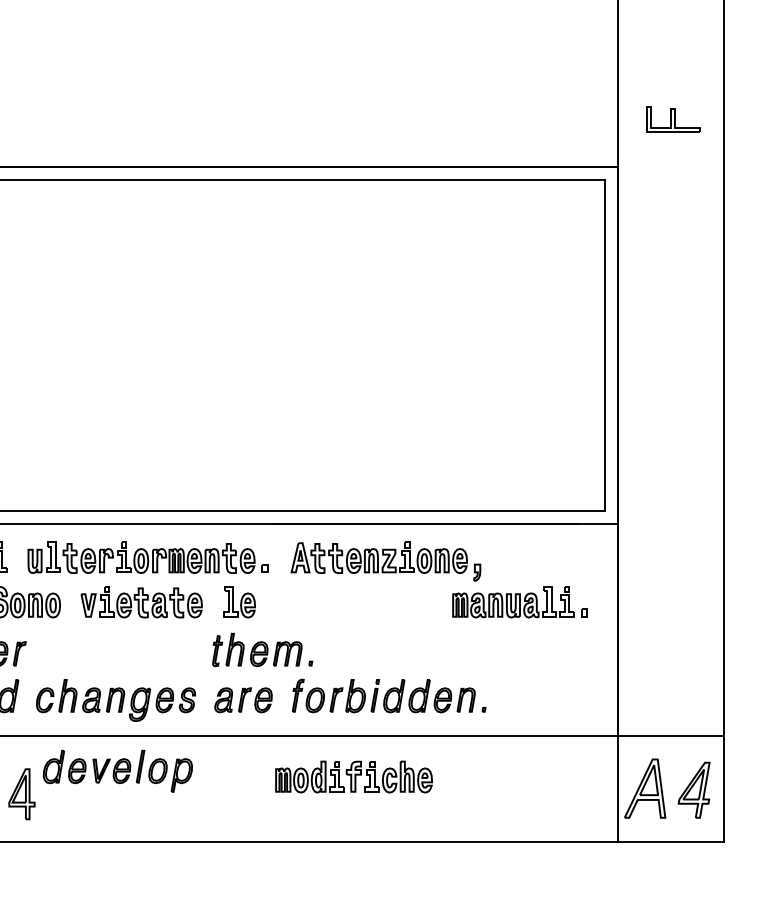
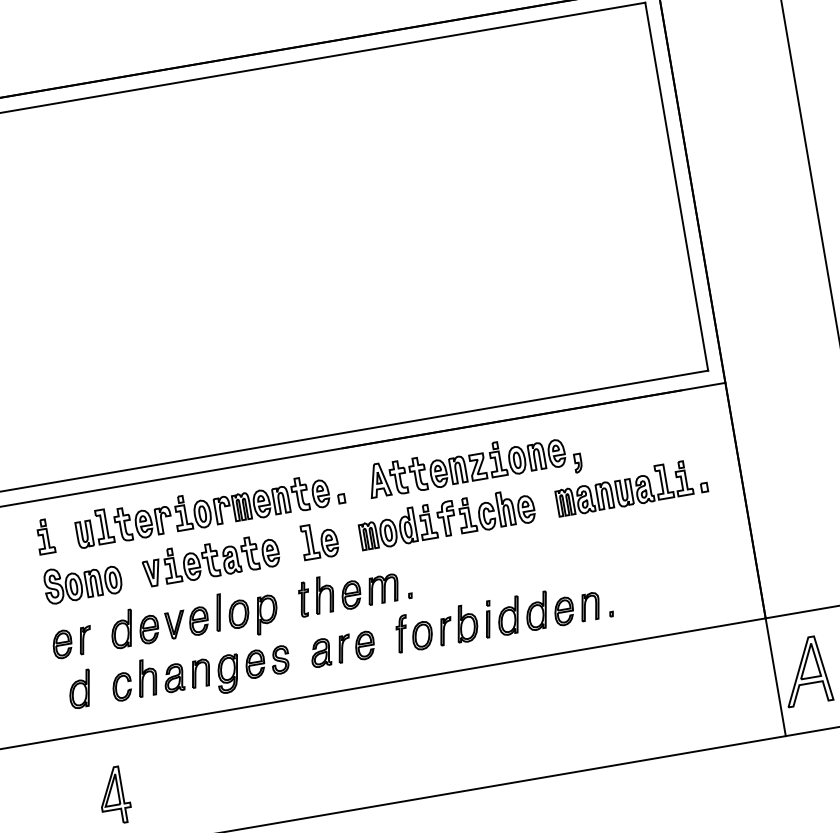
part: (117, 770) -> (193, 621), moved
part: (353, 776) -> (446, 518), moved

